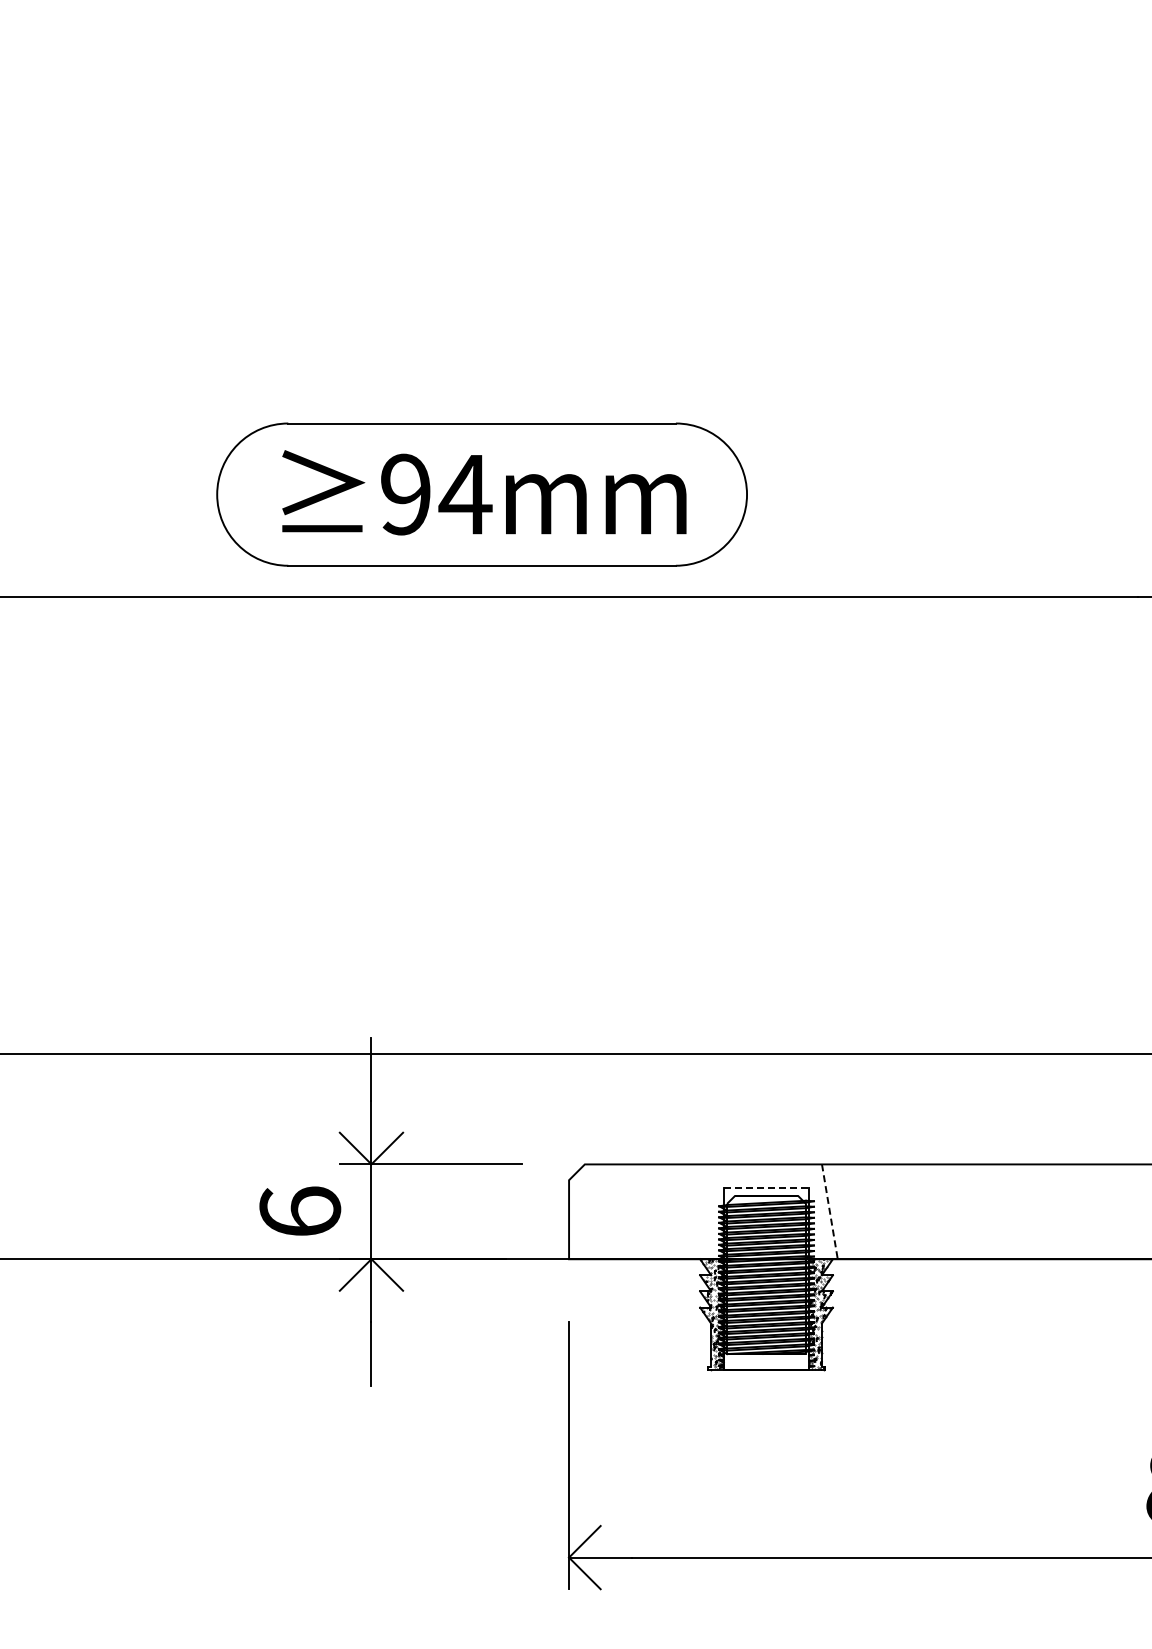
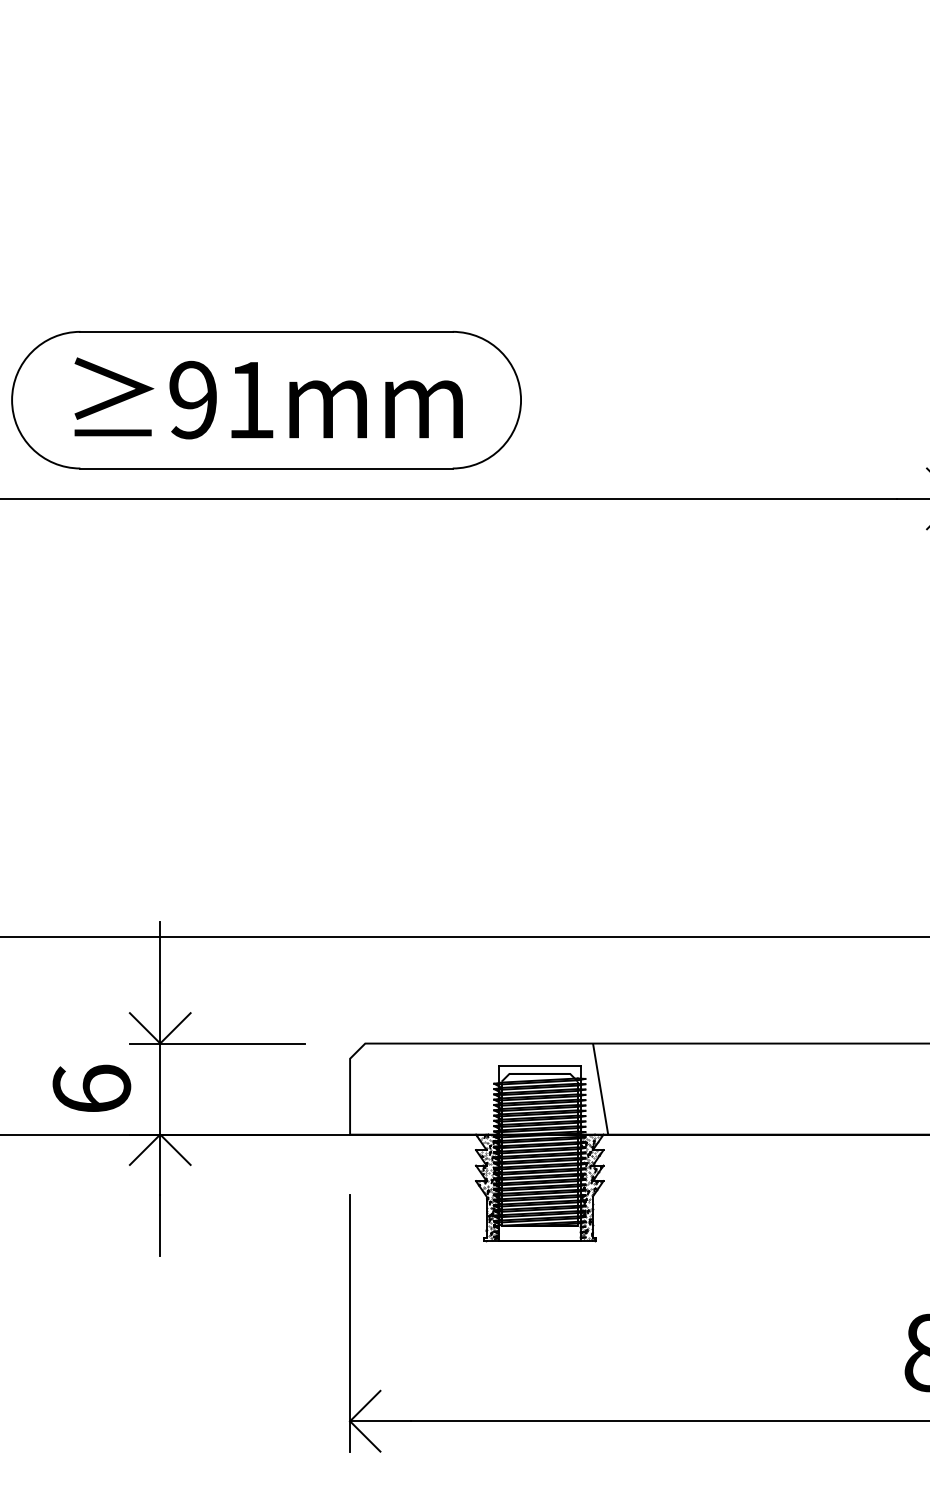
text: (465, 494) -> (250, 400), 94mm -> 91mm
line: (766, 1188) -> (539, 1066), dashed -> solid
line: (829, 1212) -> (600, 1089), dashed -> solid

